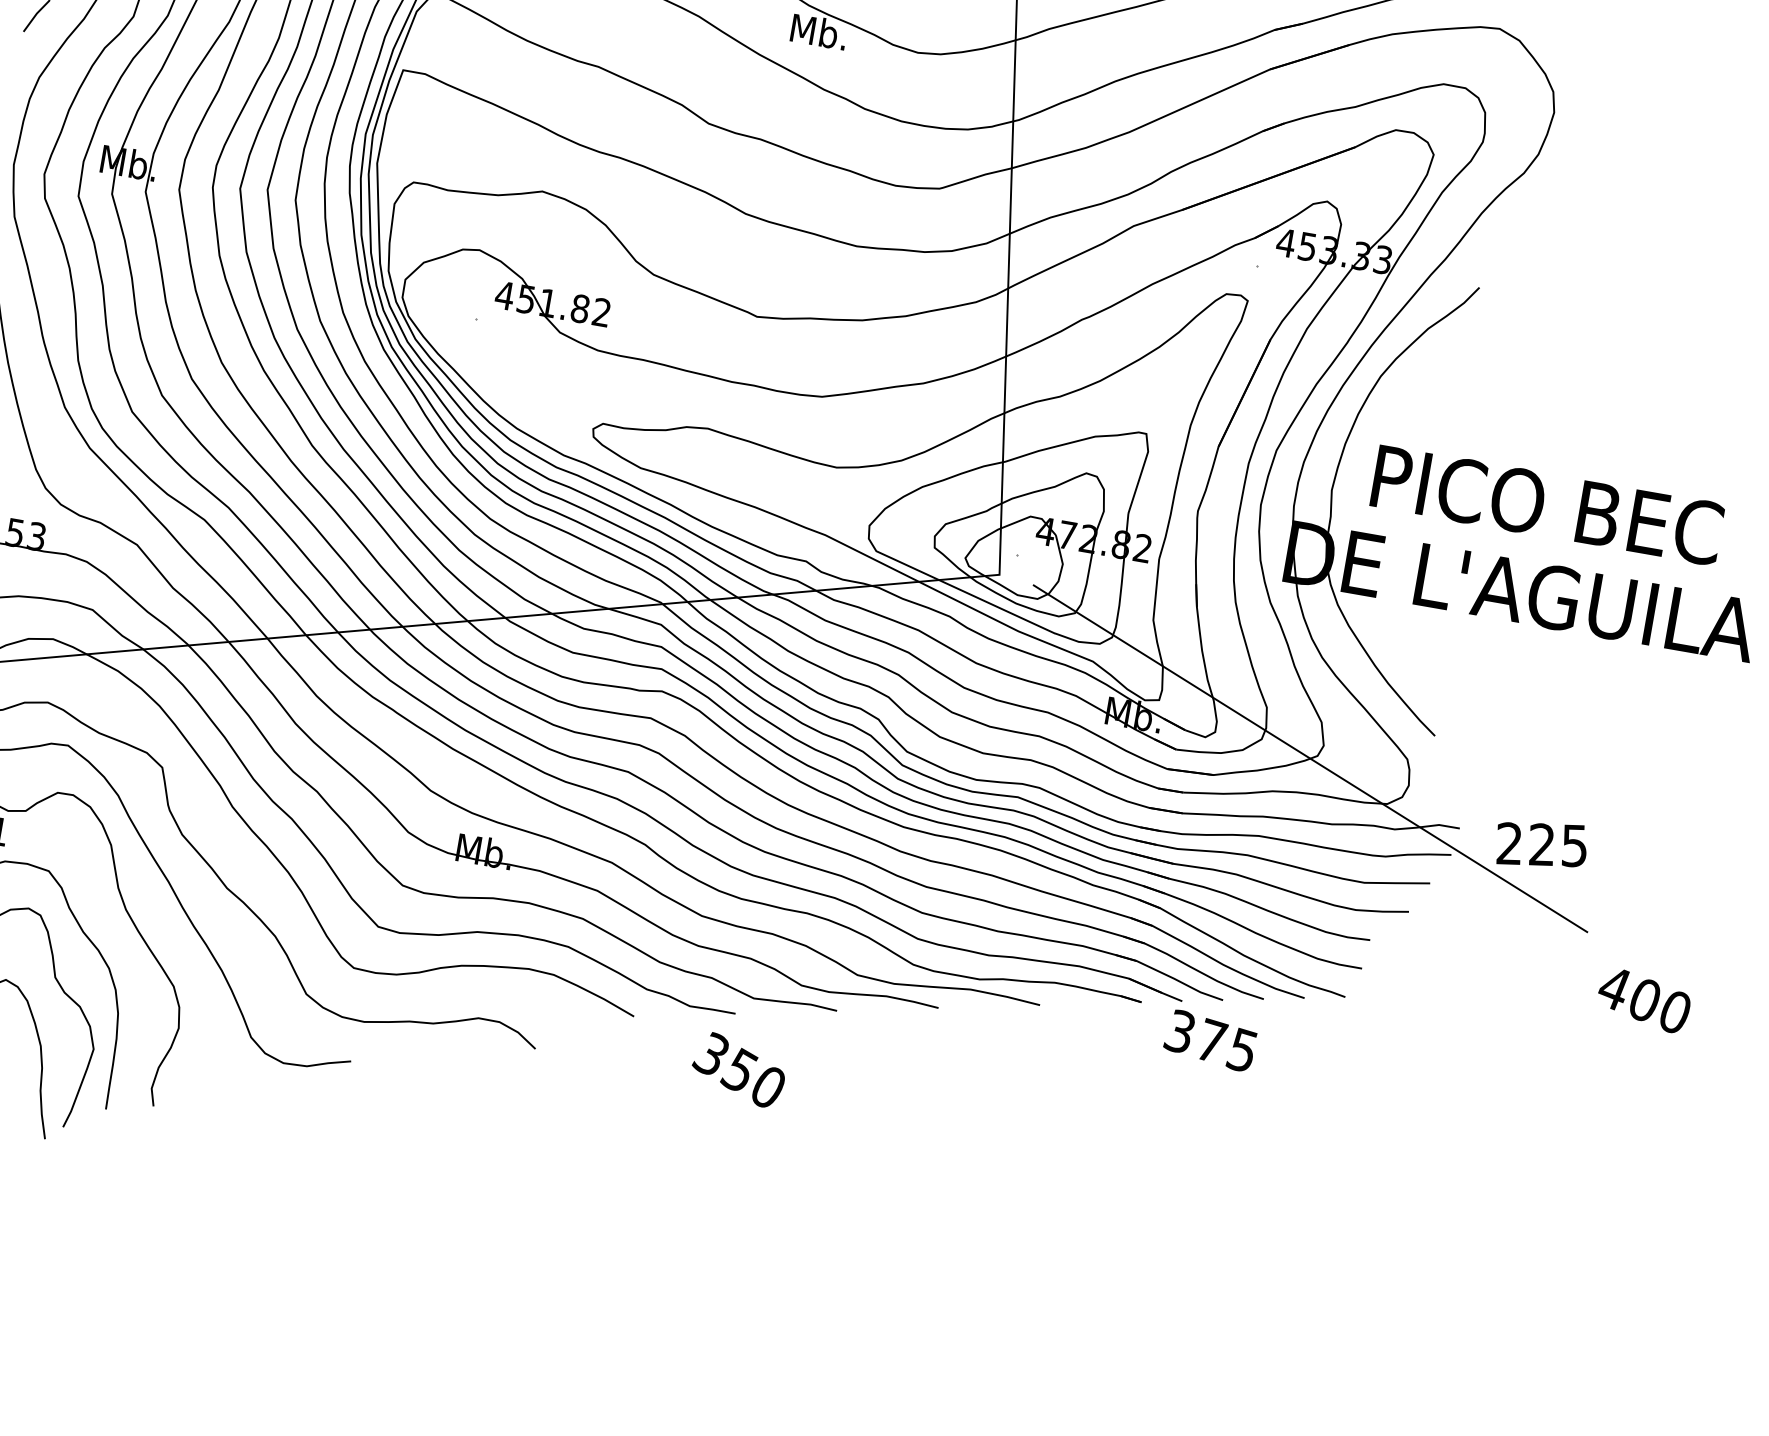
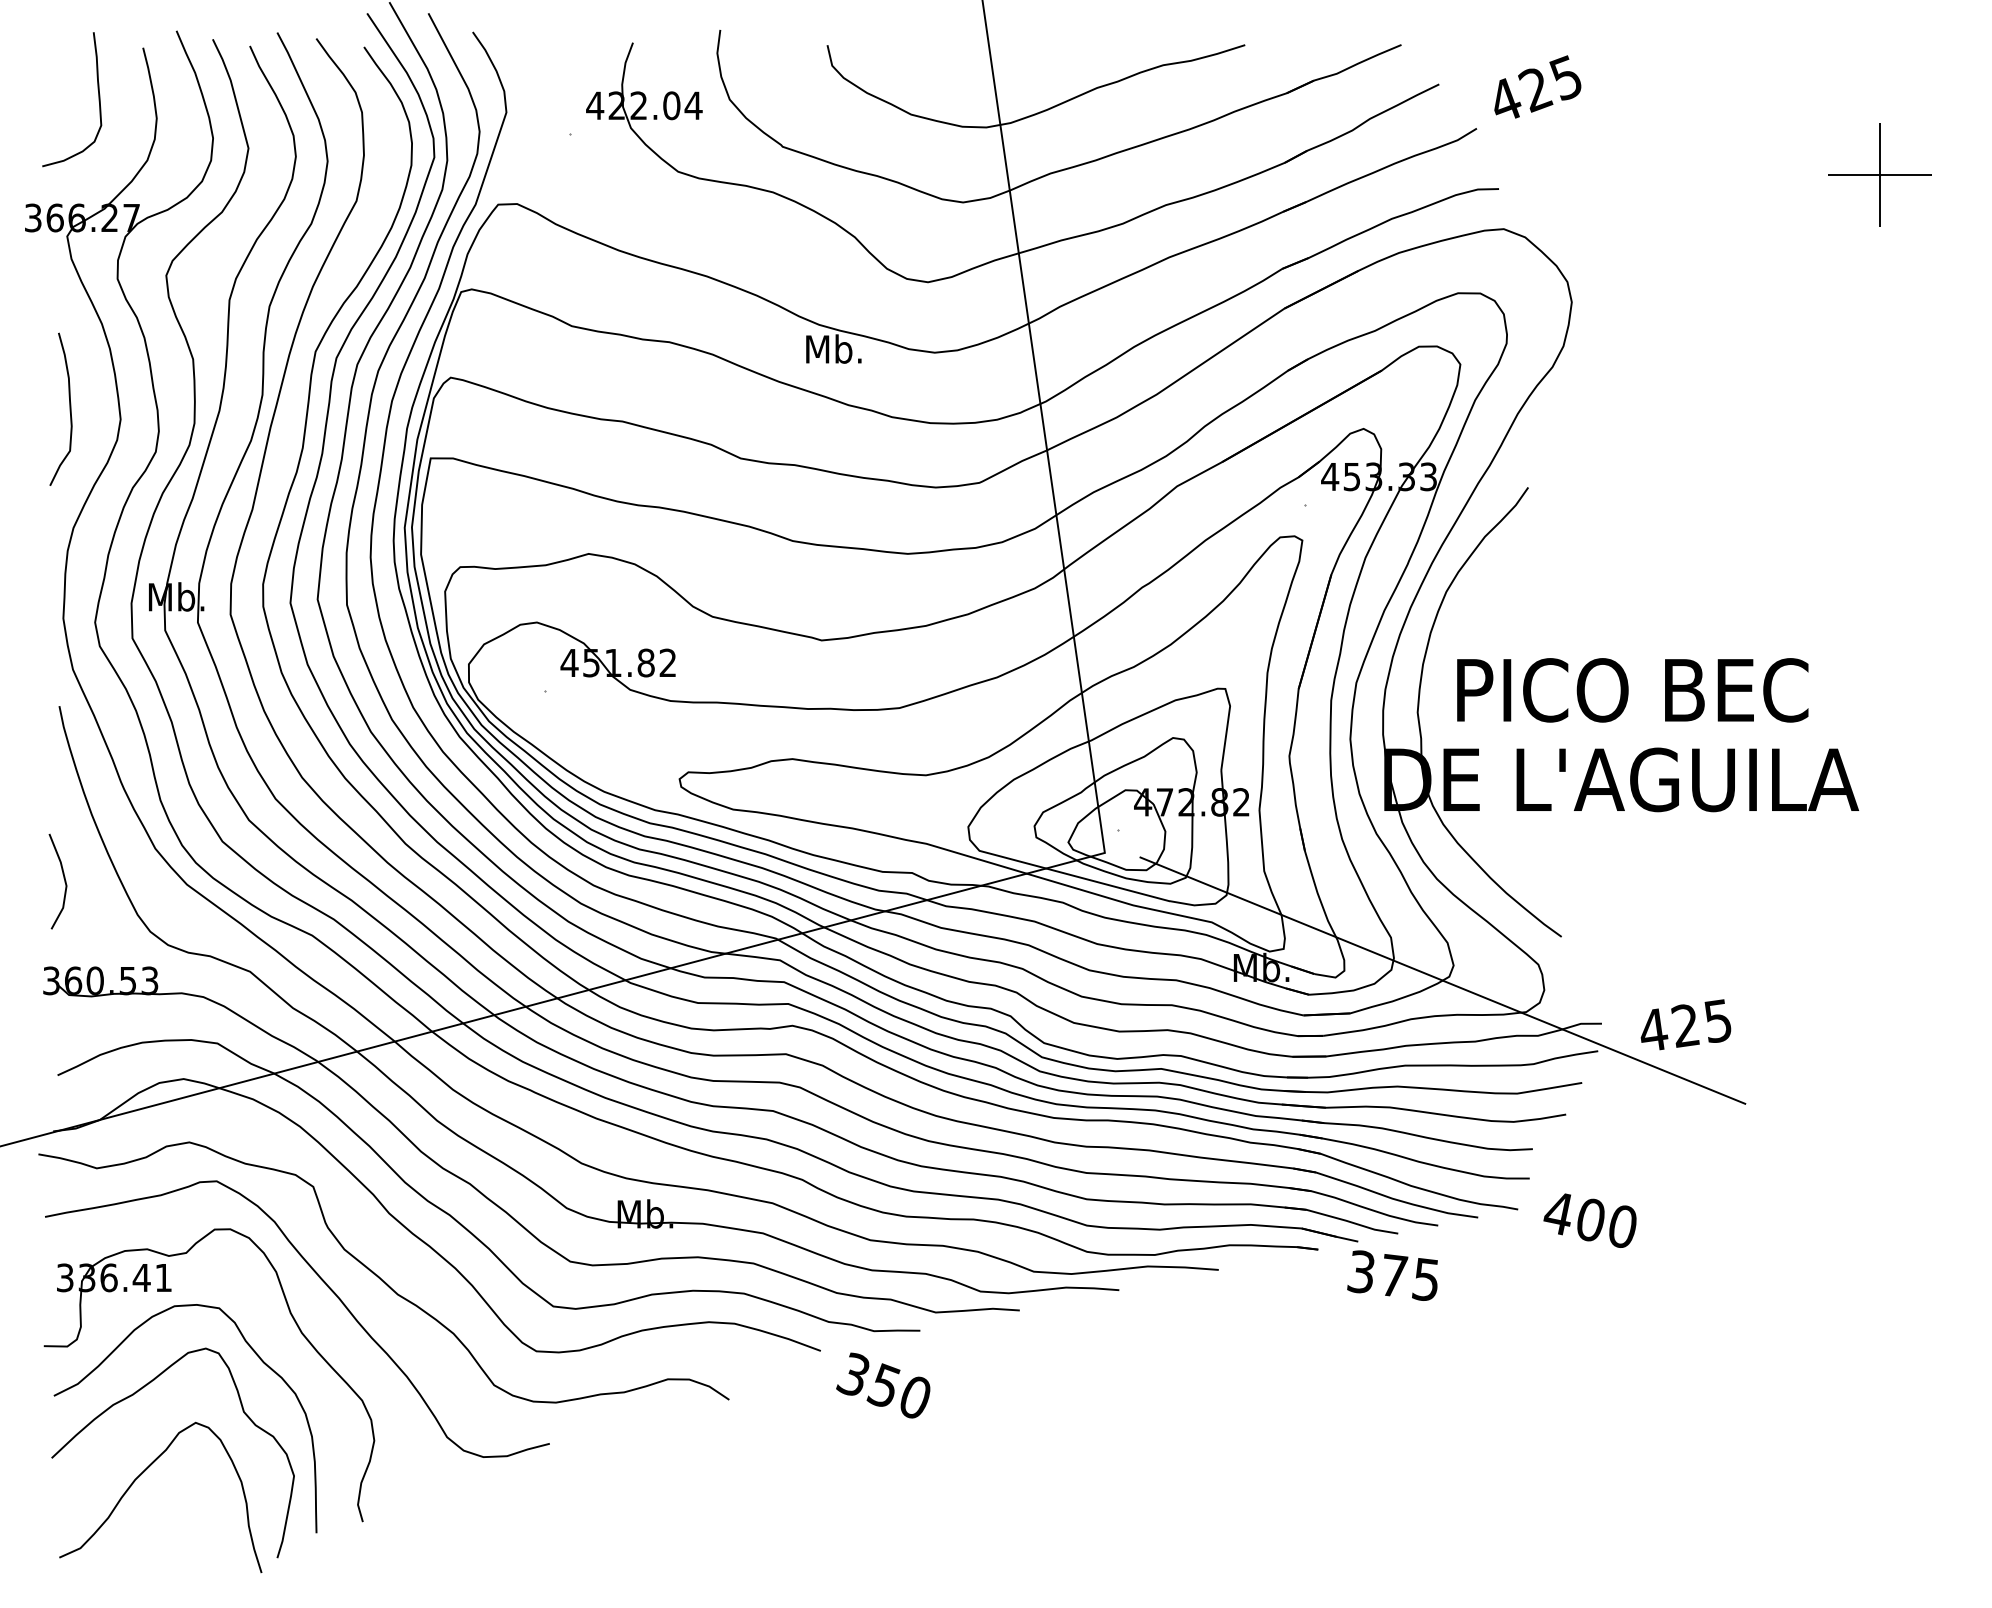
text: (1509, 844) -> (1653, 1030), 225 -> 425
text: (1643, 1000) -> (1589, 1220), moved
text: (739, 1069) -> (883, 1385), moved

